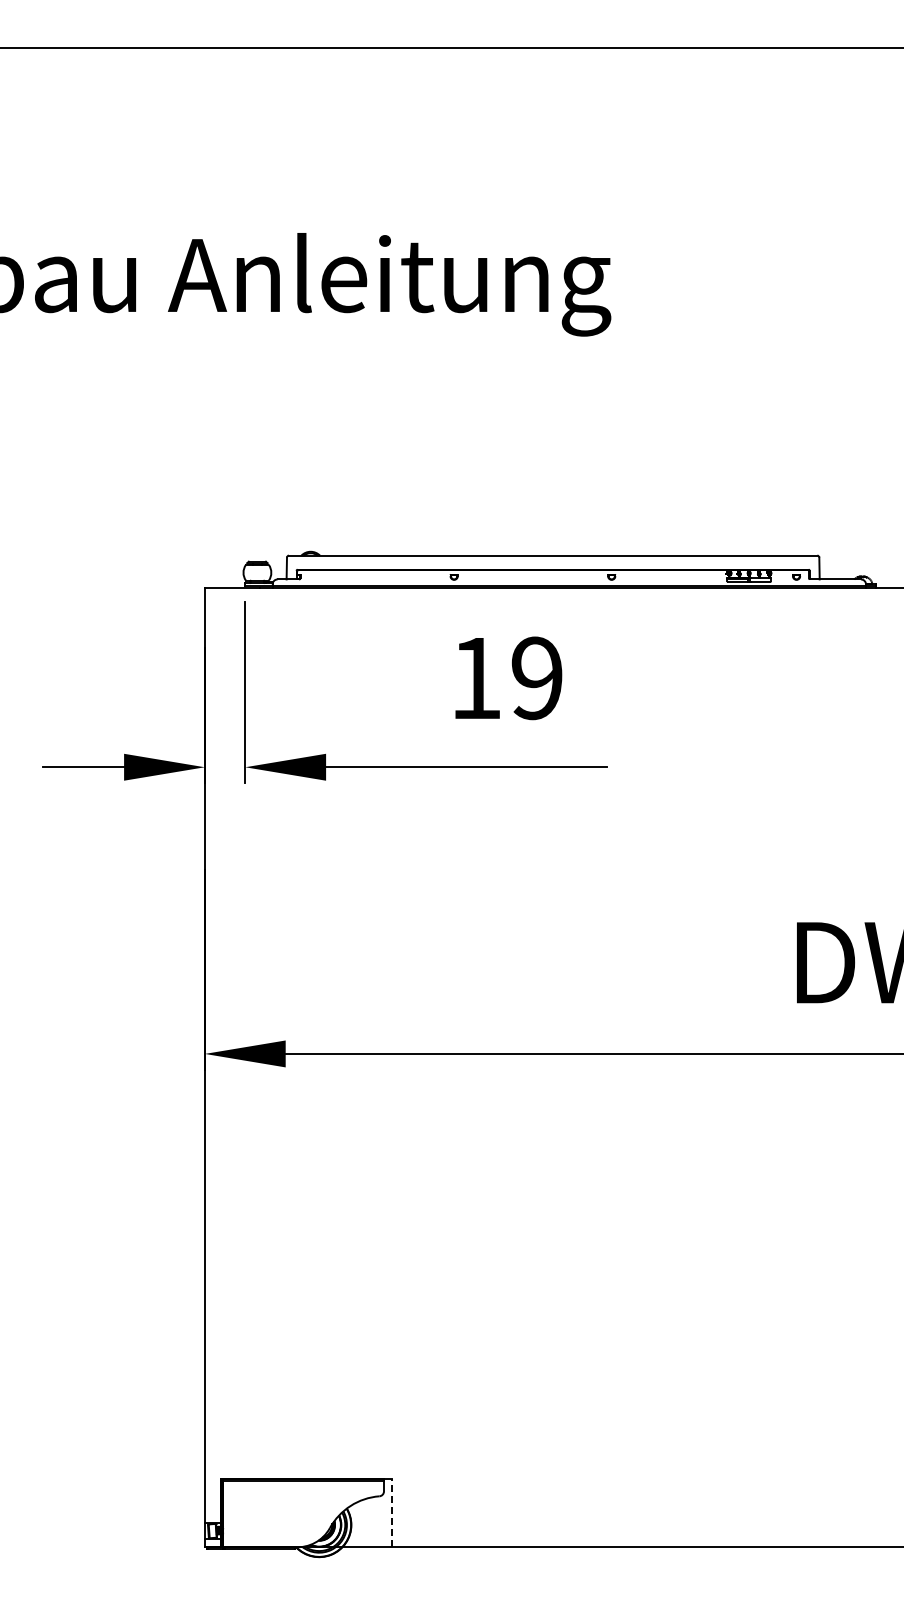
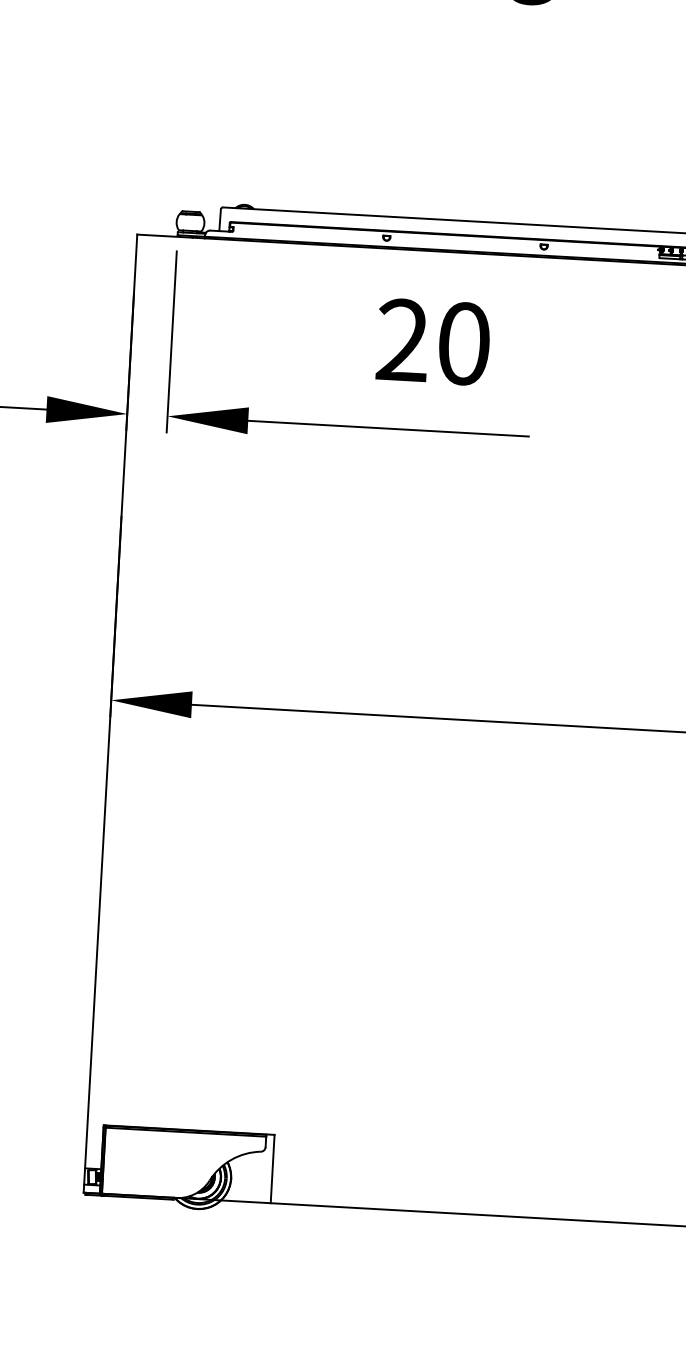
text: (506, 678) -> (433, 342), 19 -> 20
line: (392, 1512) -> (272, 1168), dashed -> solid

